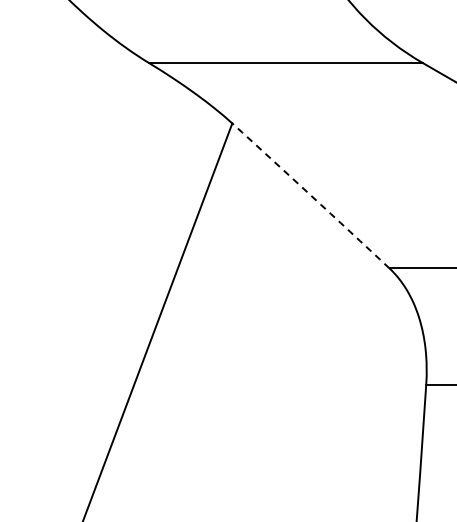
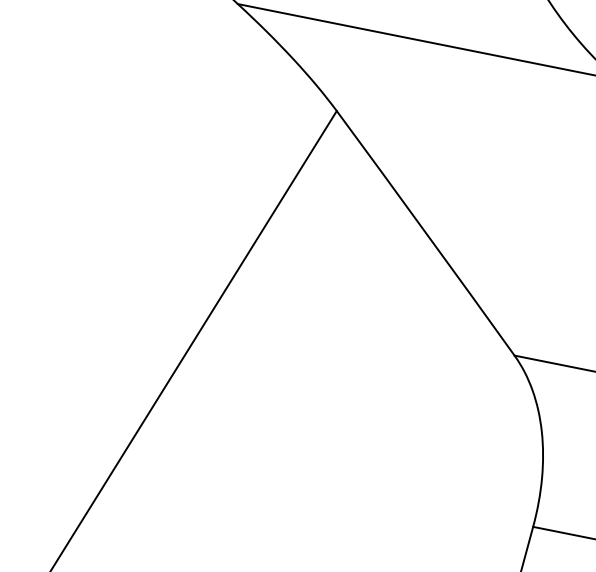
arc: (311, 195) -> (426, 232), dashed -> solid

